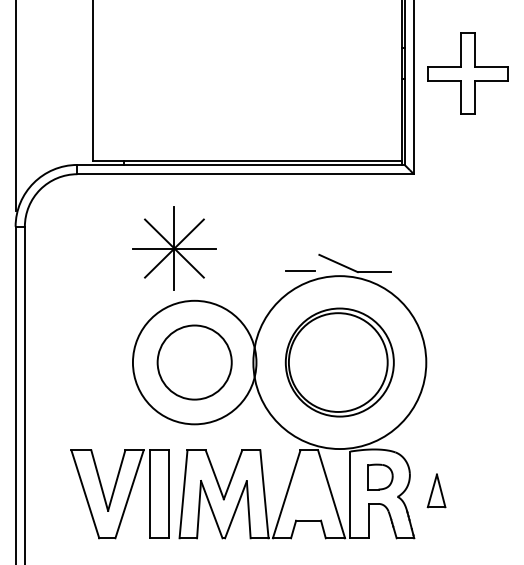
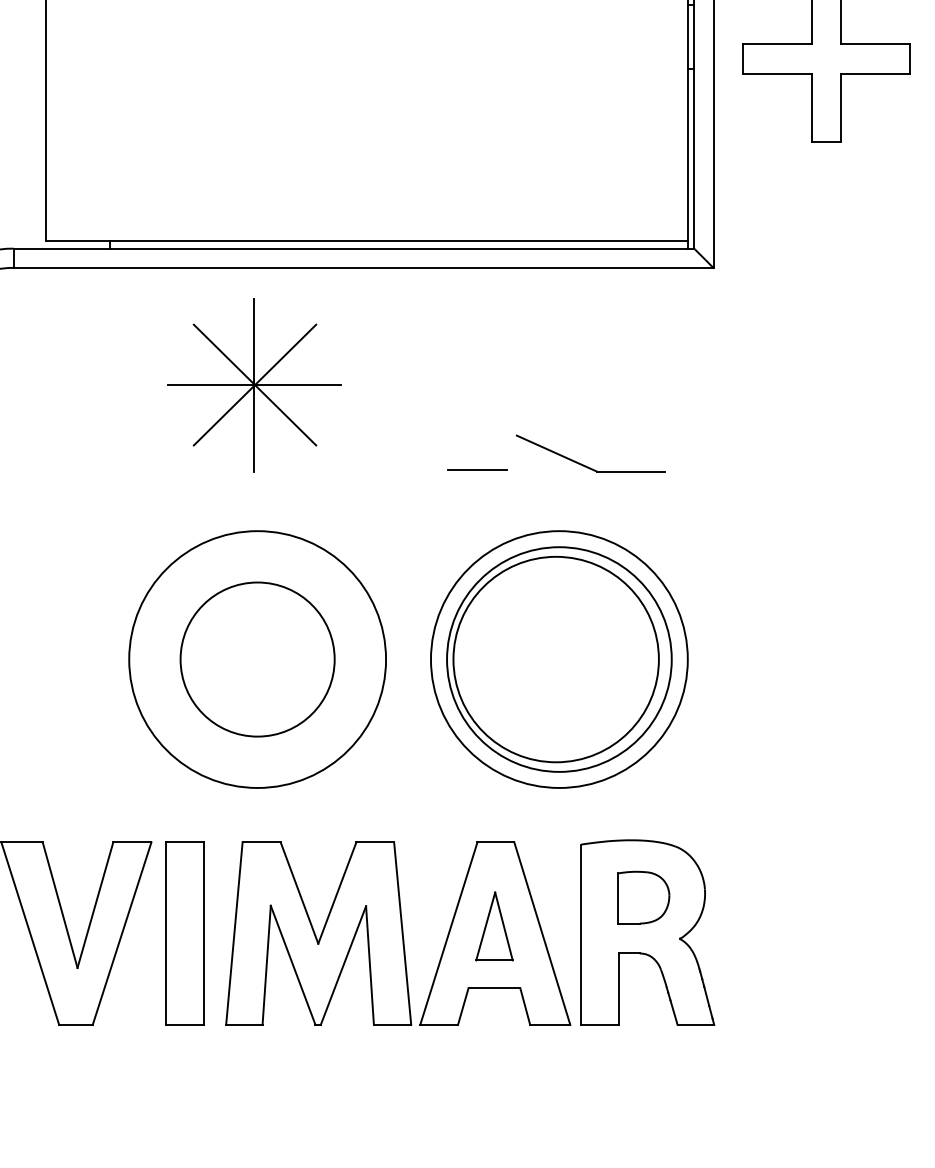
part: (174, 248) -> (255, 384), moved
circle: (339, 362) -> (558, 659), size x0.71
part: (436, 490) -> (494, 925), moved

